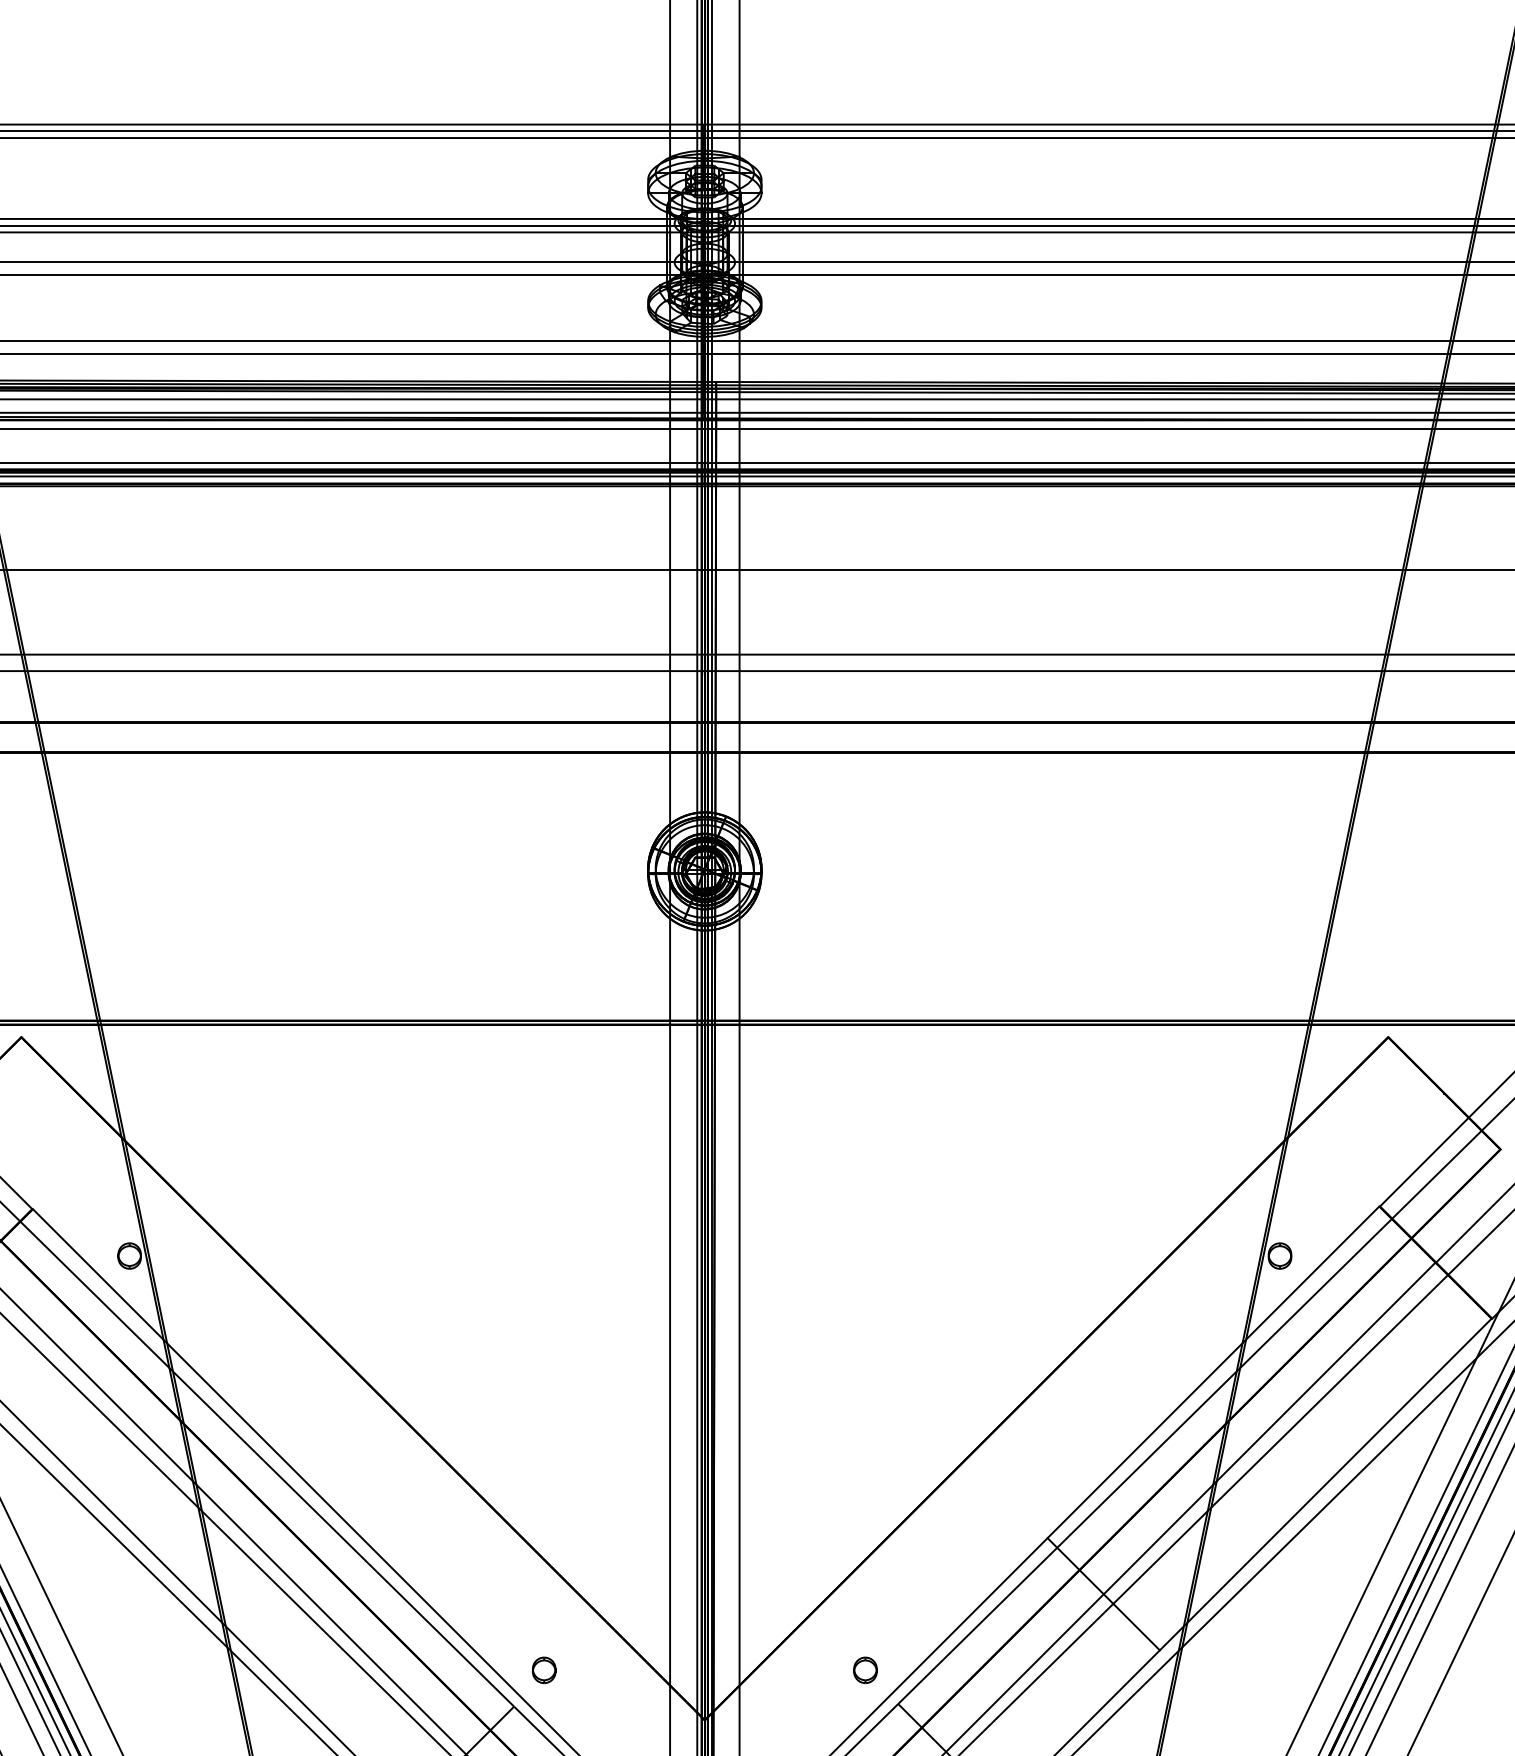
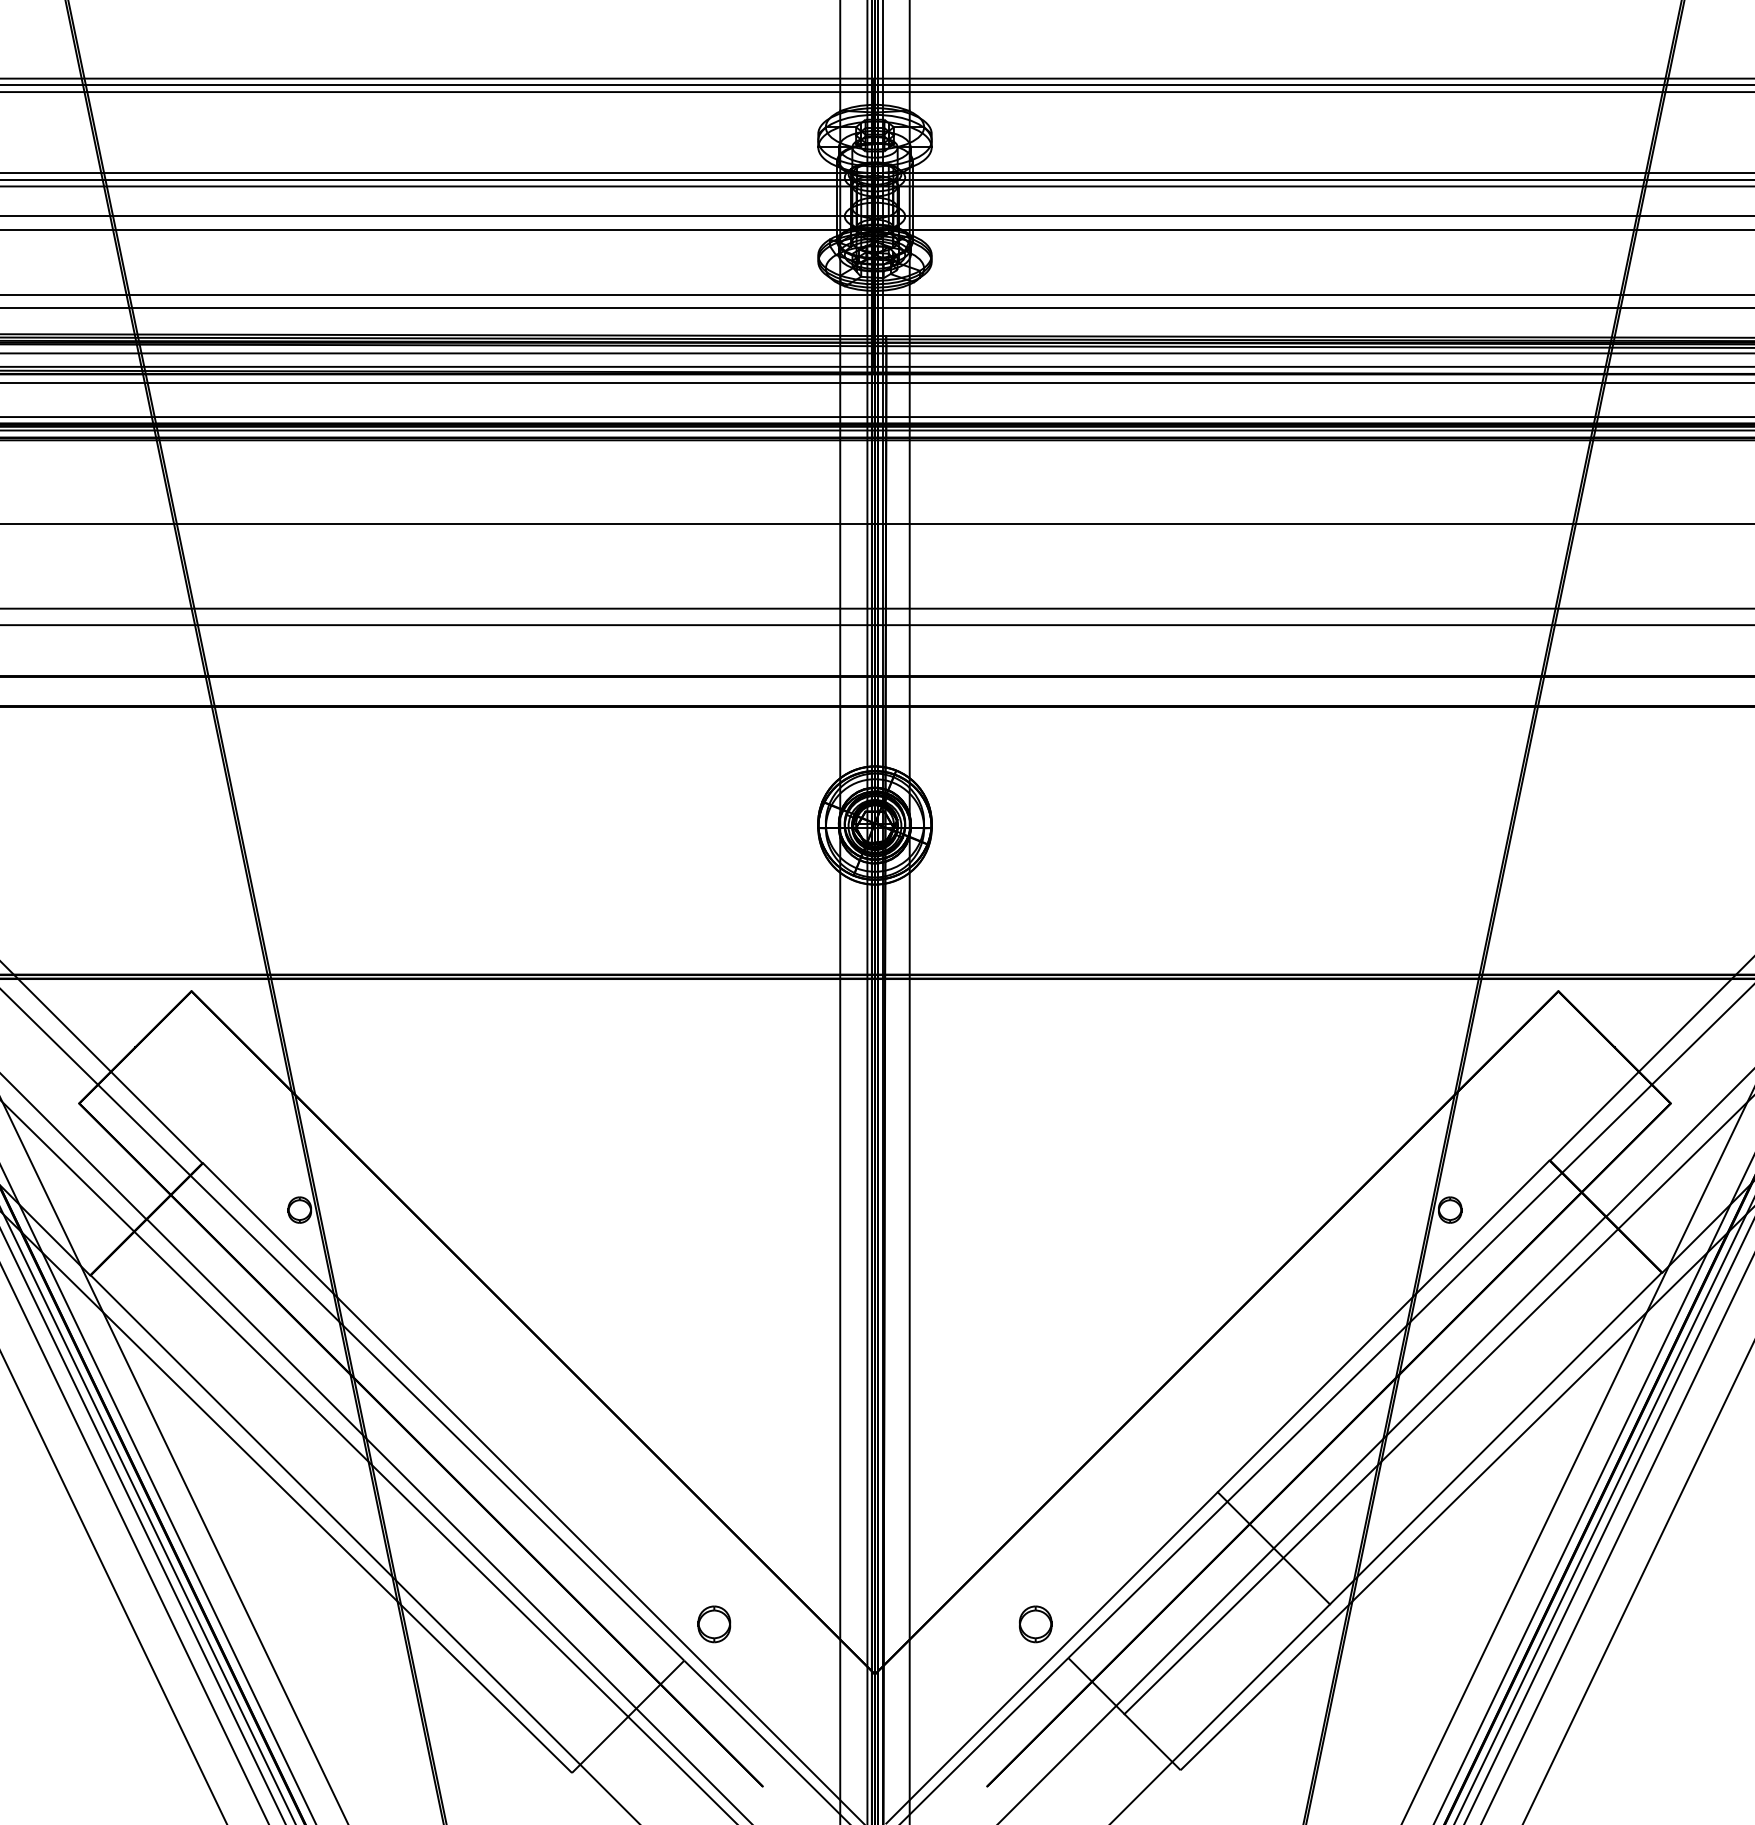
part: (544, 1670) -> (714, 1624), size x1.4
part: (865, 1670) -> (1035, 1624), size x1.4

